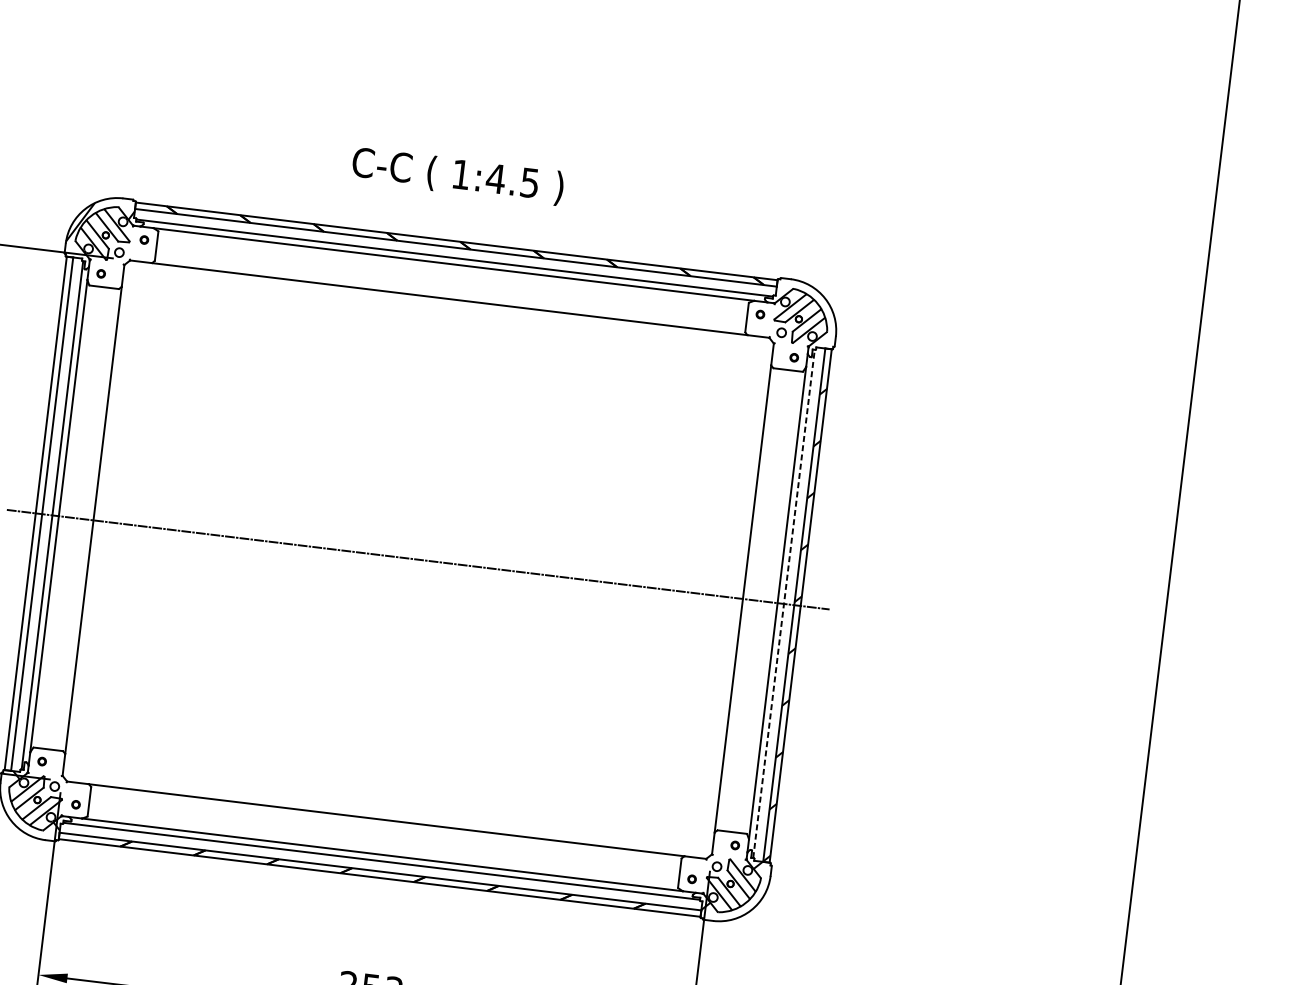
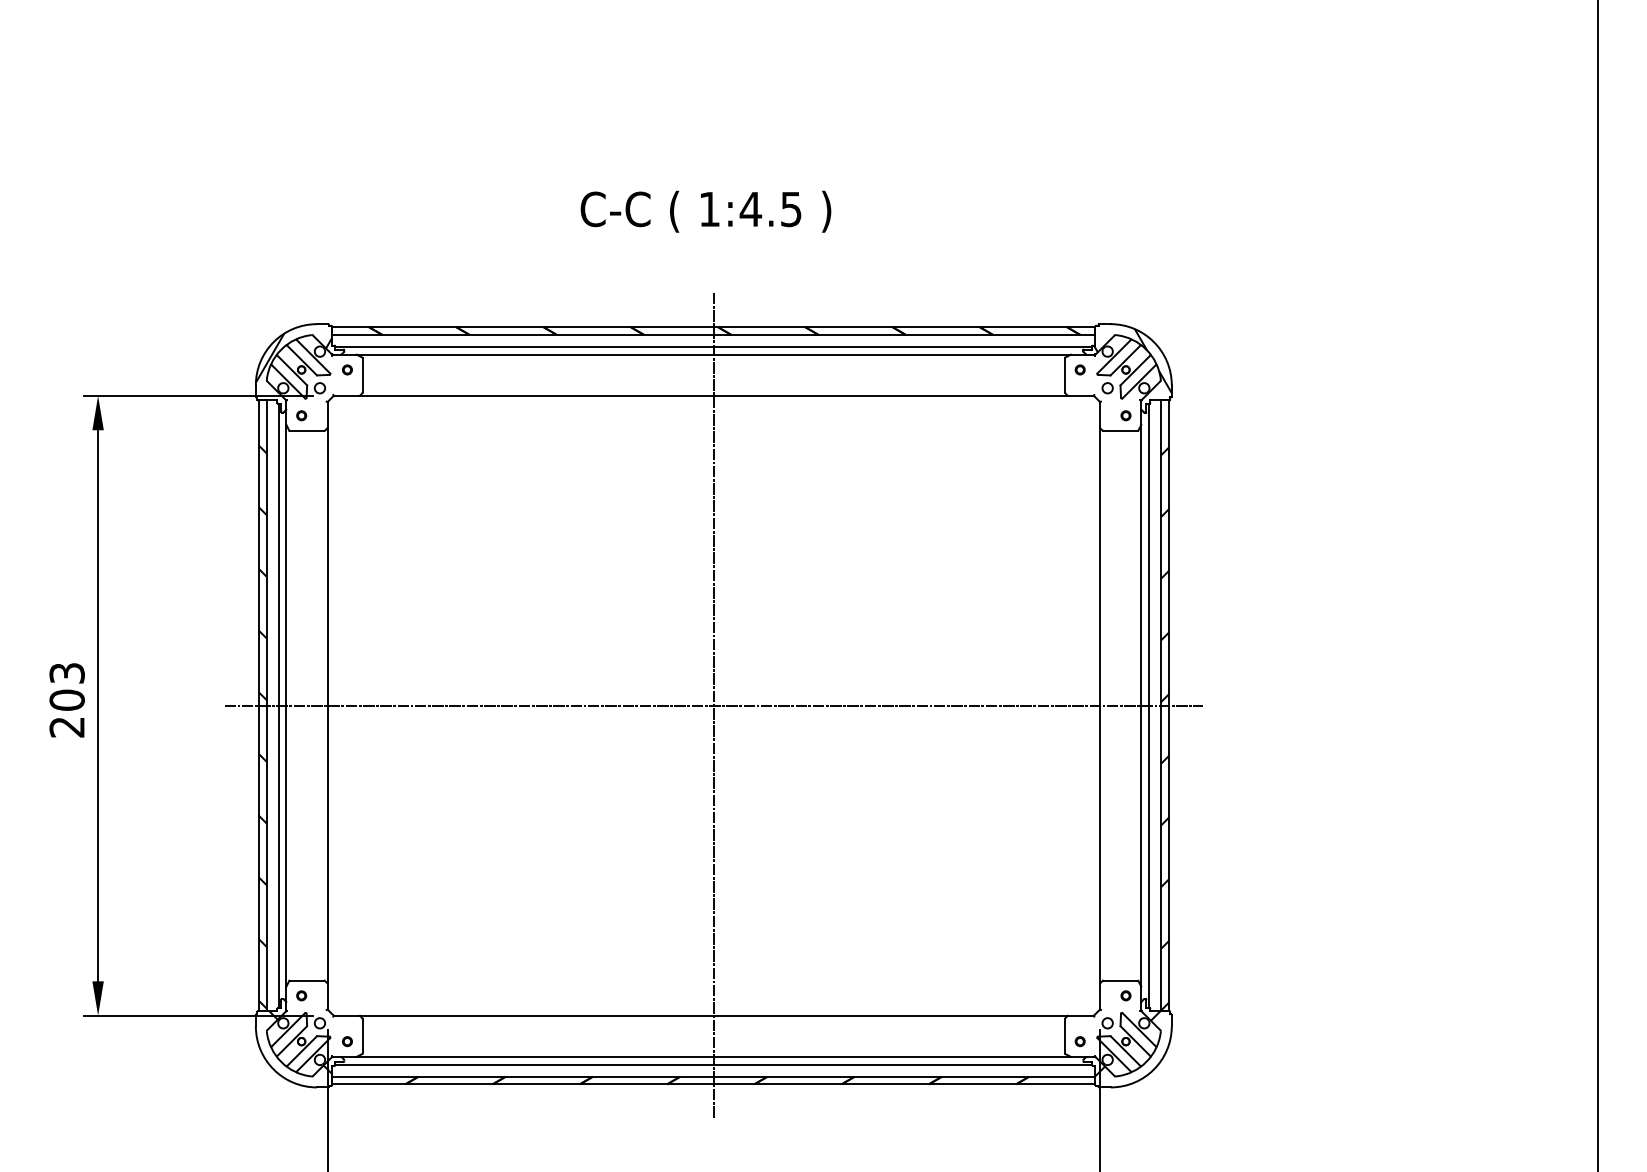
text: (457, 176) -> (705, 211), moved
hatch: (805, 312) -> (1132, 361), added
hatch: (36, 531) -> (262, 726), added
line: (417, 559) -> (713, 705), added
line: (783, 603) -> (1148, 705), dashed -> solid

